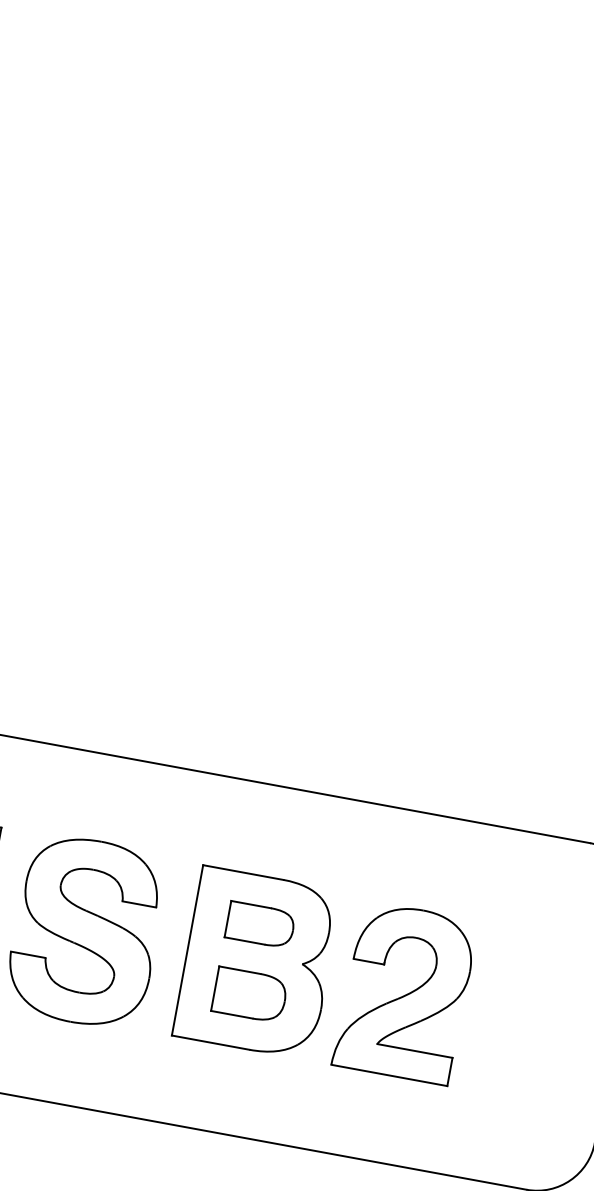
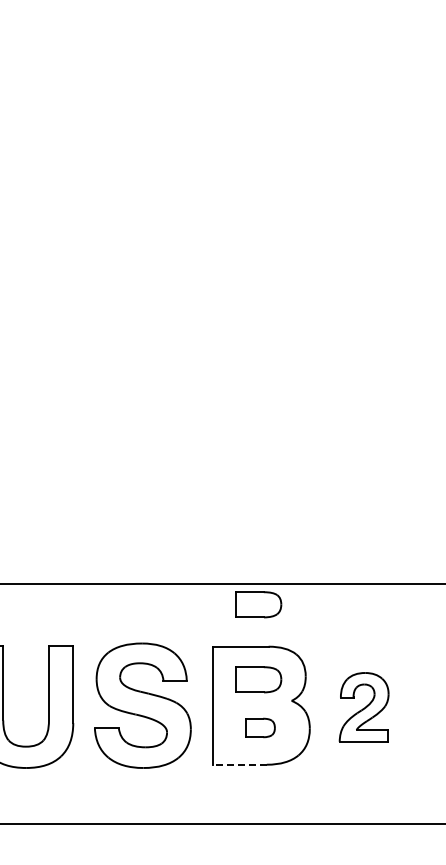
part: (279, 816) -> (258, 604), added
part: (404, 992) -> (363, 707), size x0.6
part: (250, 994) -> (260, 727), size x0.6
line: (210, 1042) -> (239, 764), solid -> dashed

